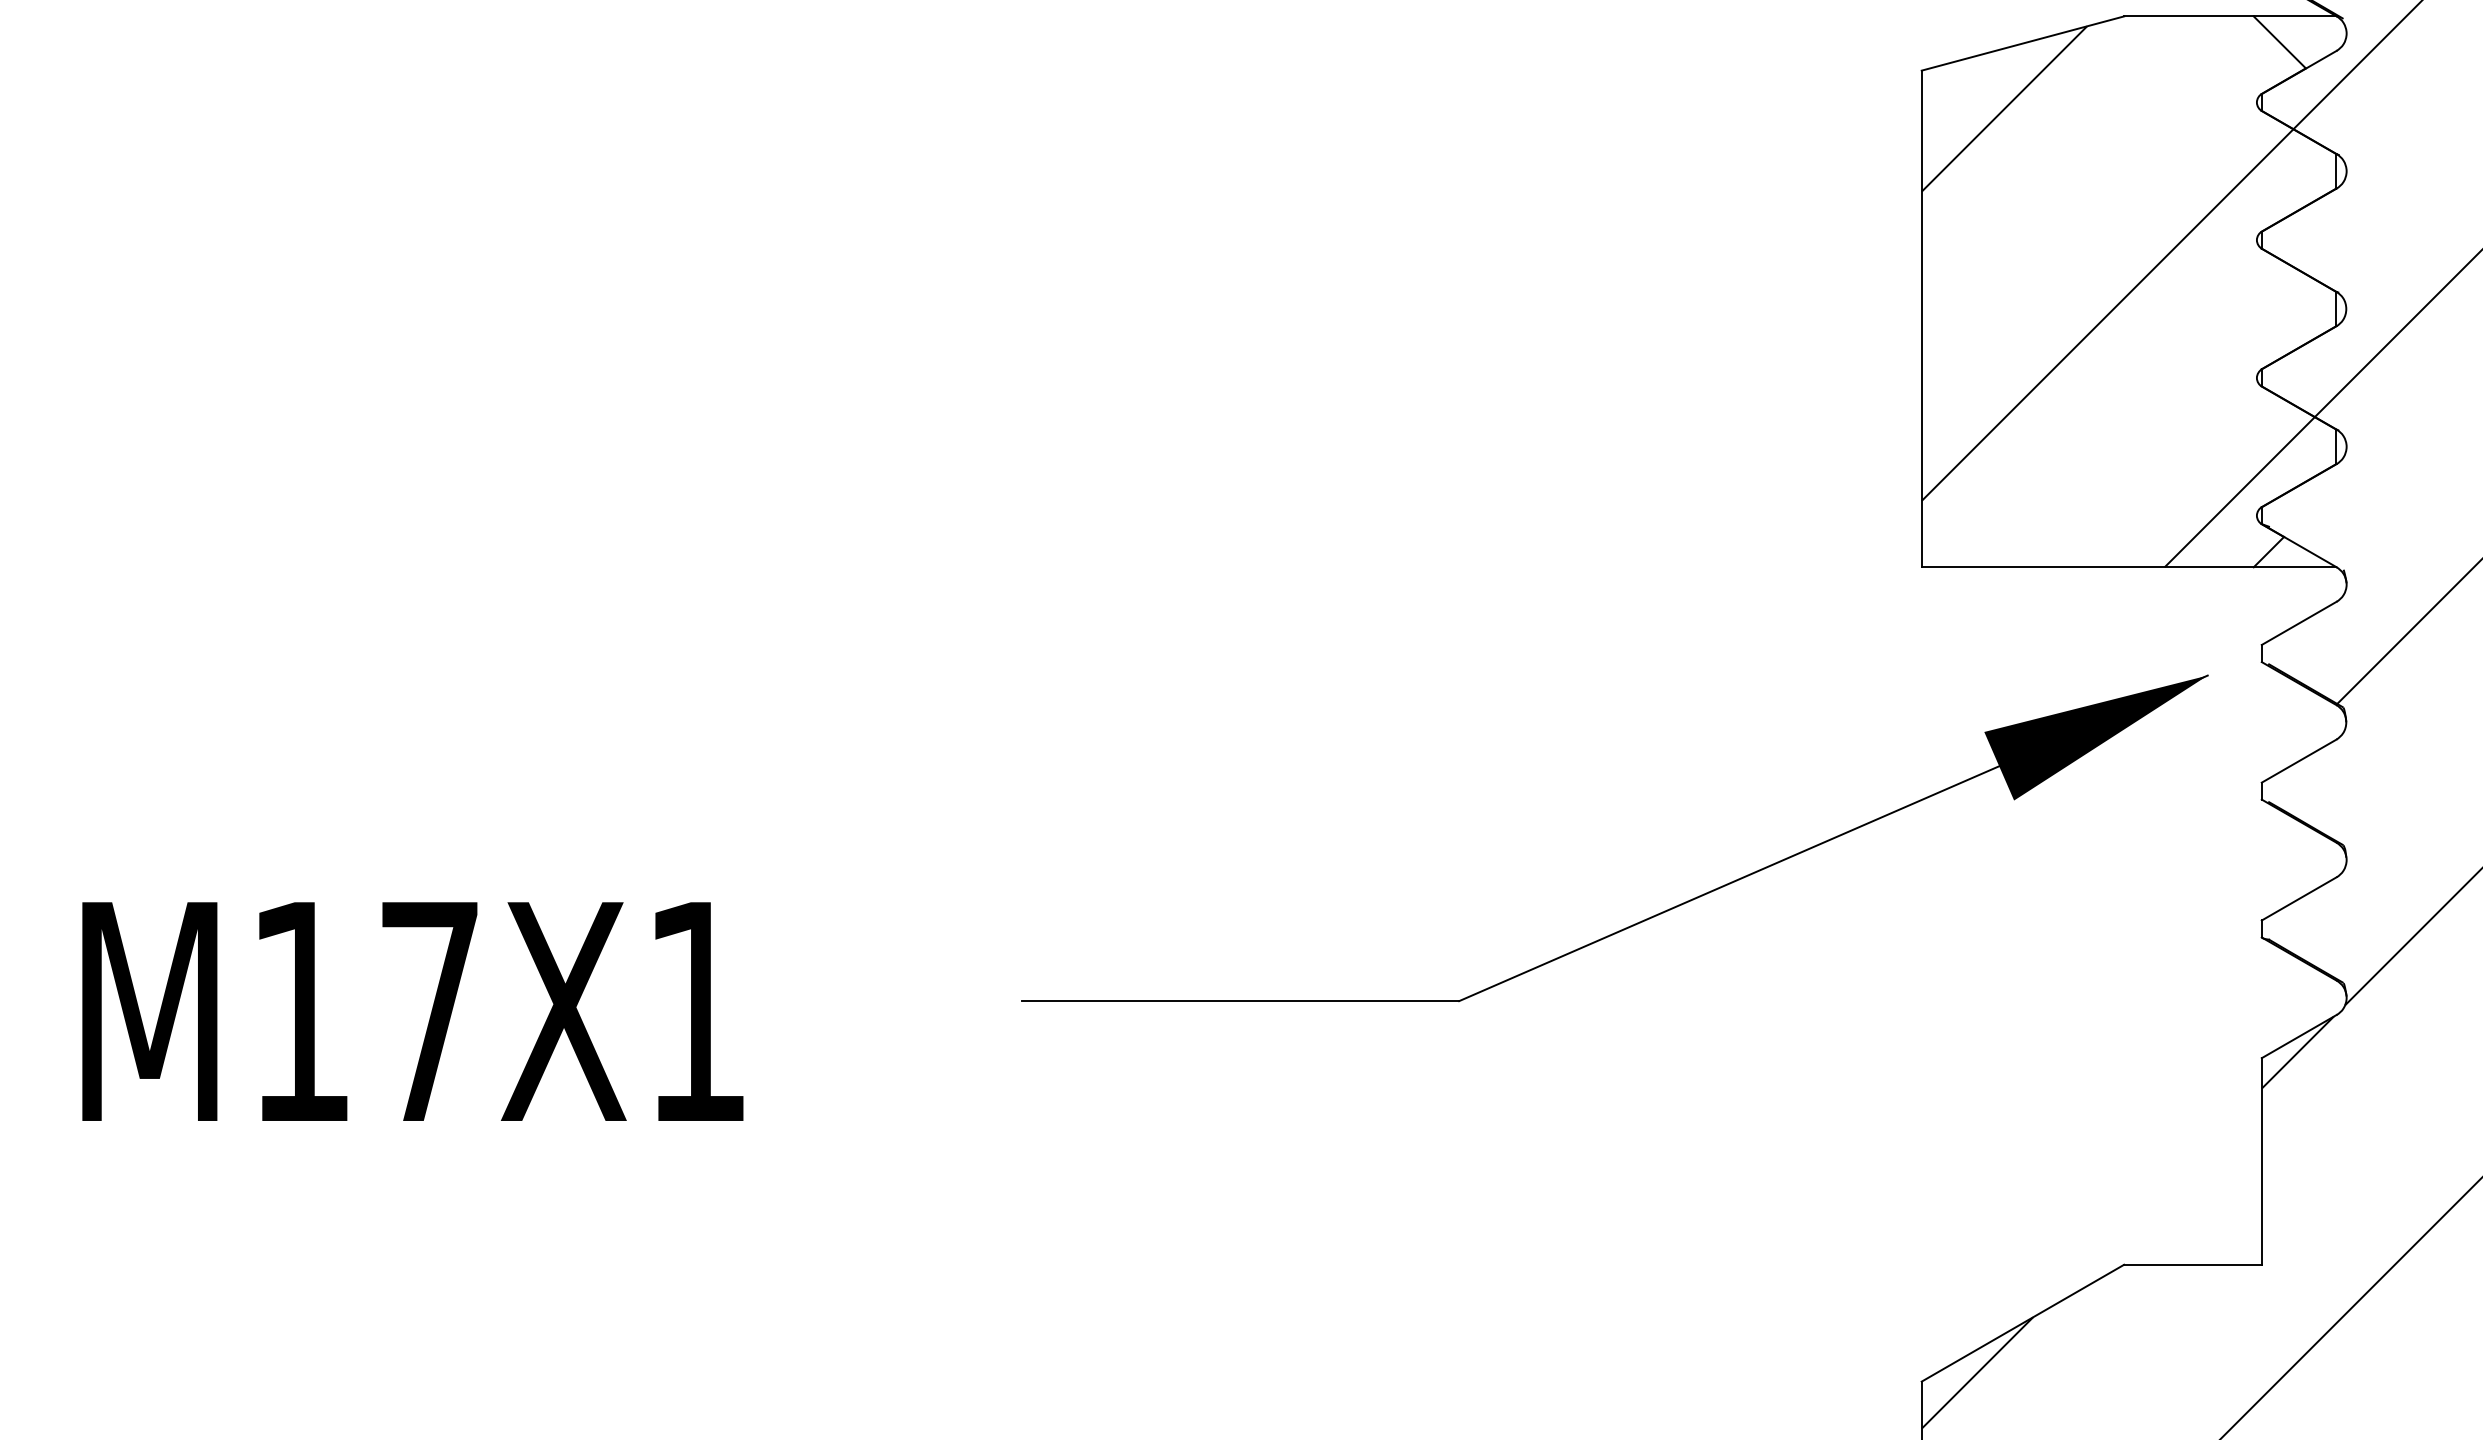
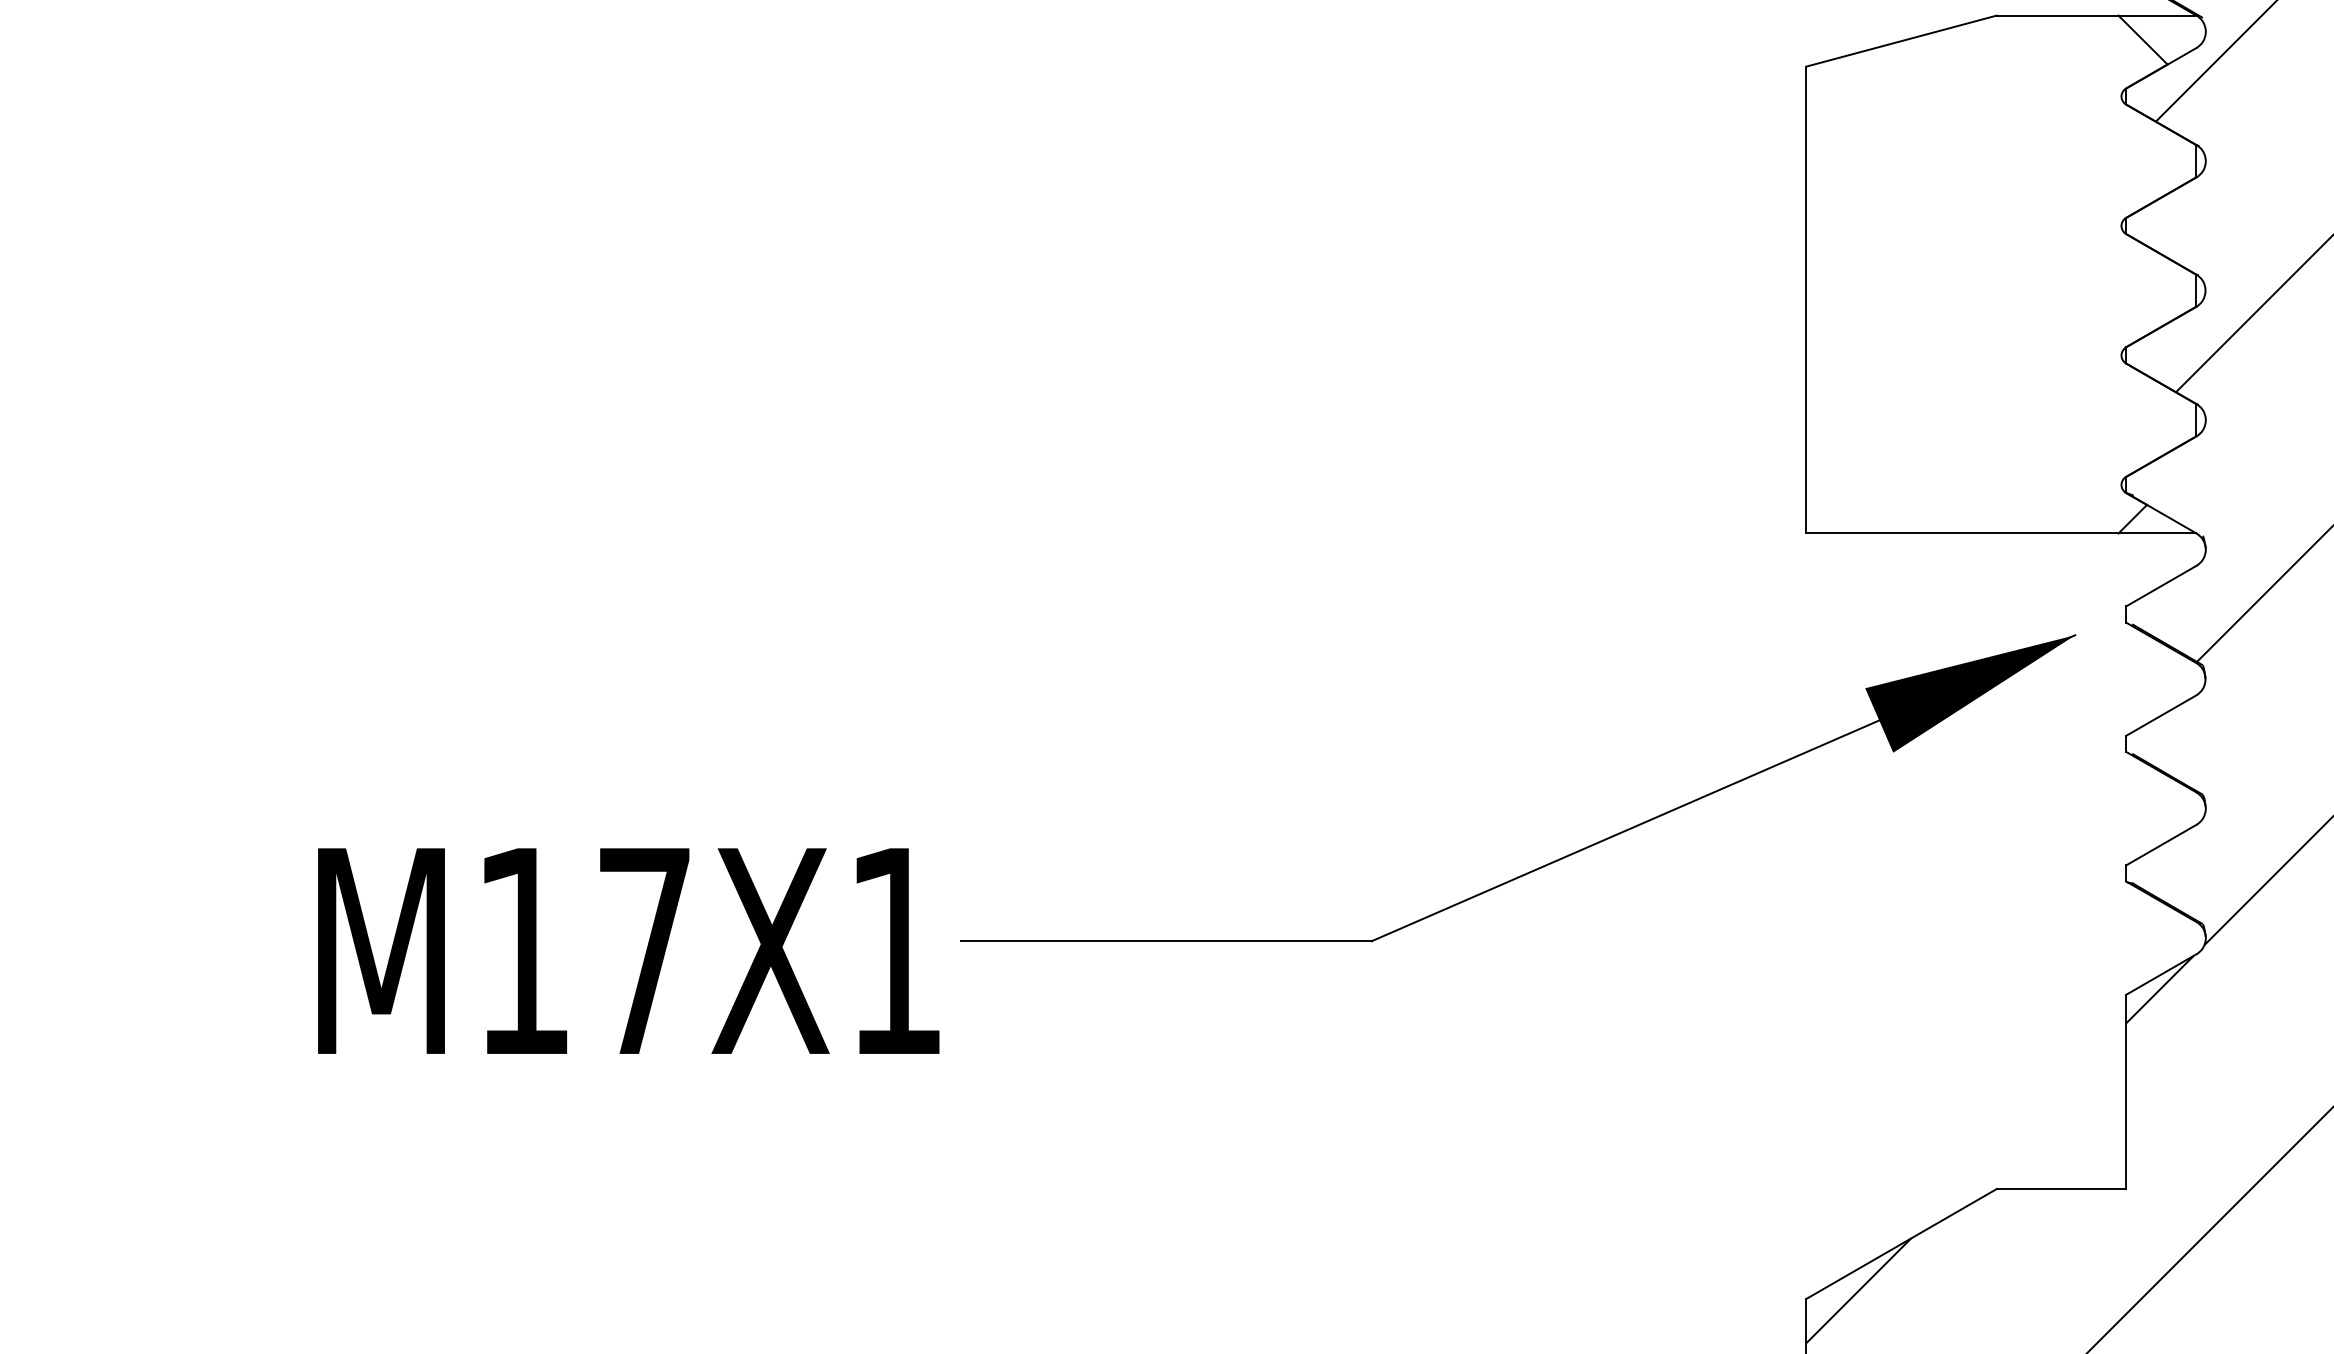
hatch: (2117, 296) -> (1990, 278), removed
text: (412, 1011) -> (628, 951), moved

